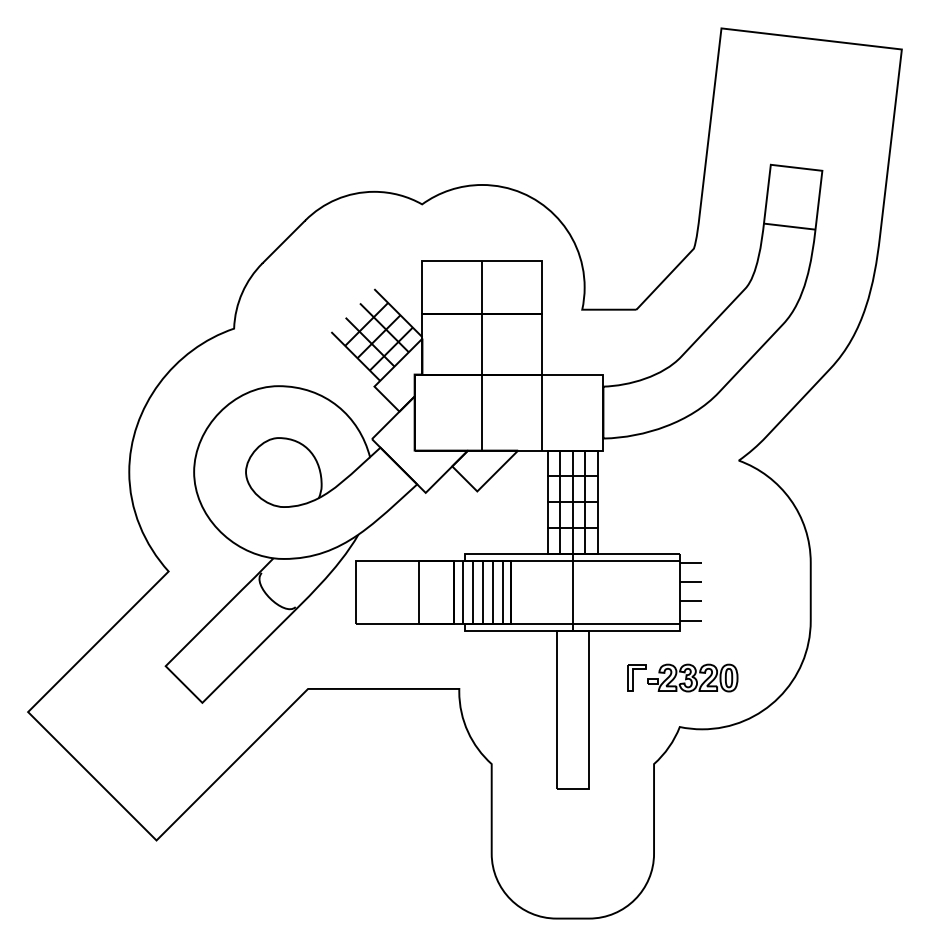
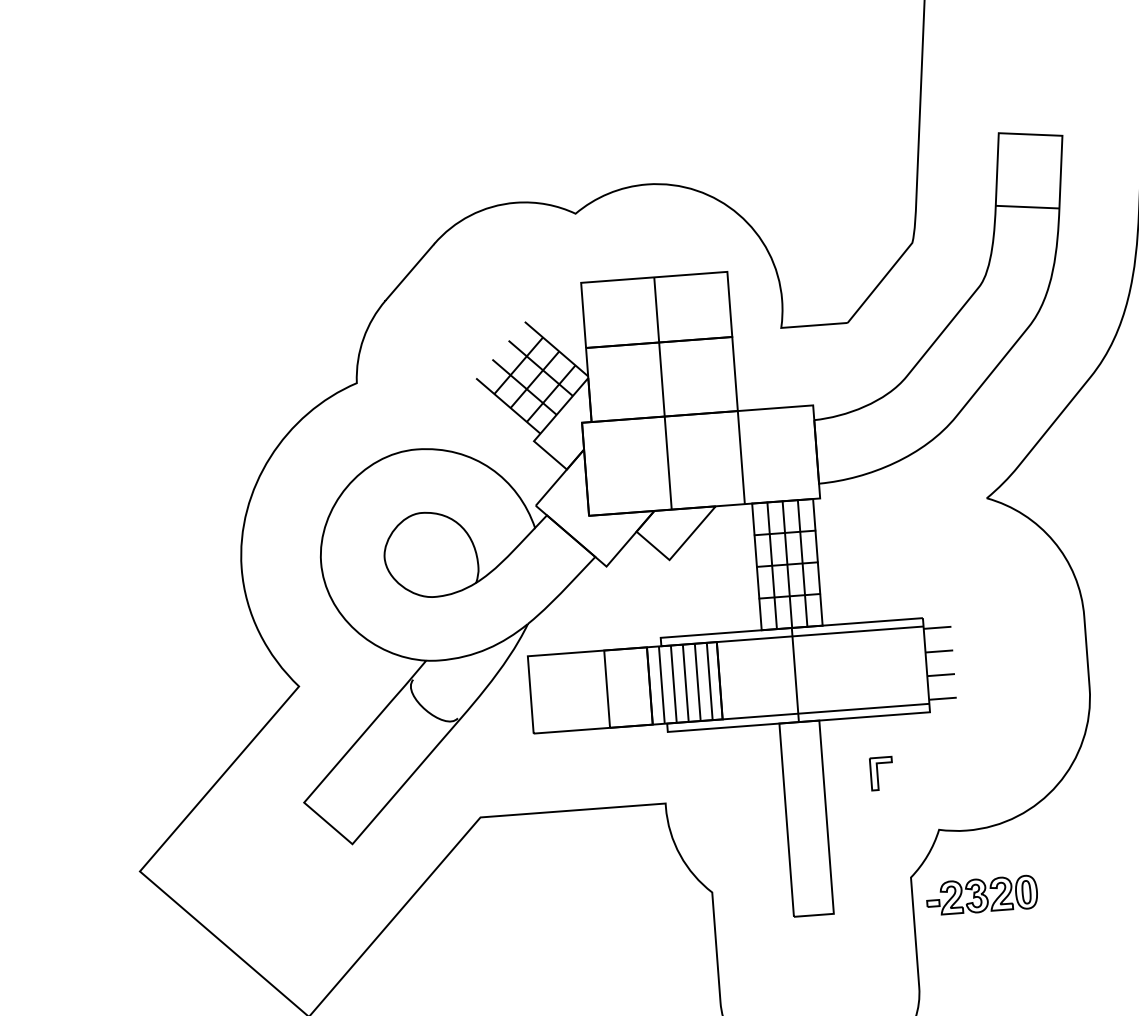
part: (692, 677) -> (981, 894), moved

